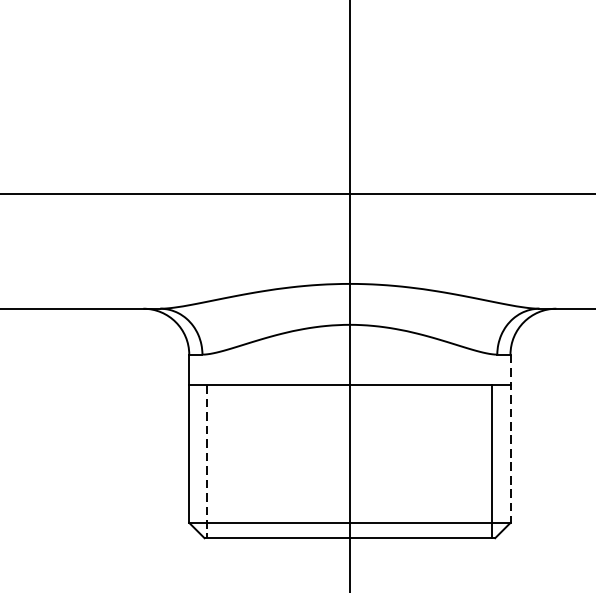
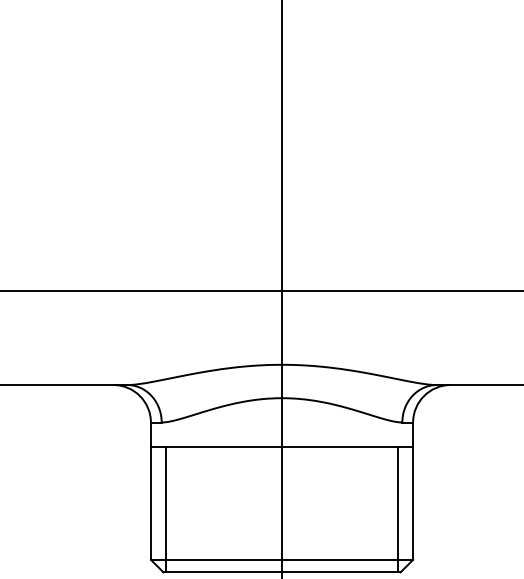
line: (510, 439) -> (413, 491), dashed -> solid
line: (207, 462) -> (165, 510), dashed -> solid

